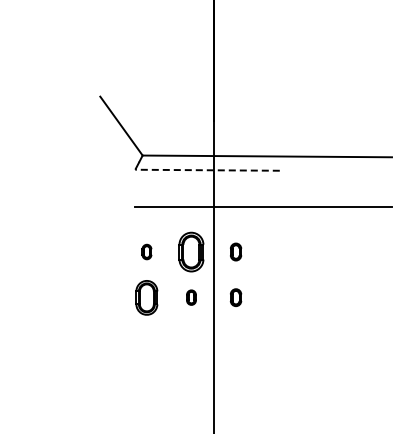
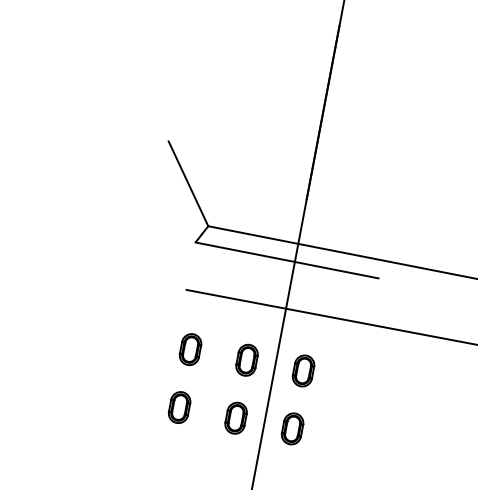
line: (207, 170) -> (286, 260), dashed -> solid
part: (146, 251) -> (190, 348), size x1.67
part: (191, 251) -> (247, 359), size x0.62
part: (235, 251) -> (303, 370), size x1.43
part: (146, 297) -> (179, 407), size x0.71
part: (191, 297) -> (236, 417), size x1.67
part: (235, 297) -> (291, 428), size x1.43

